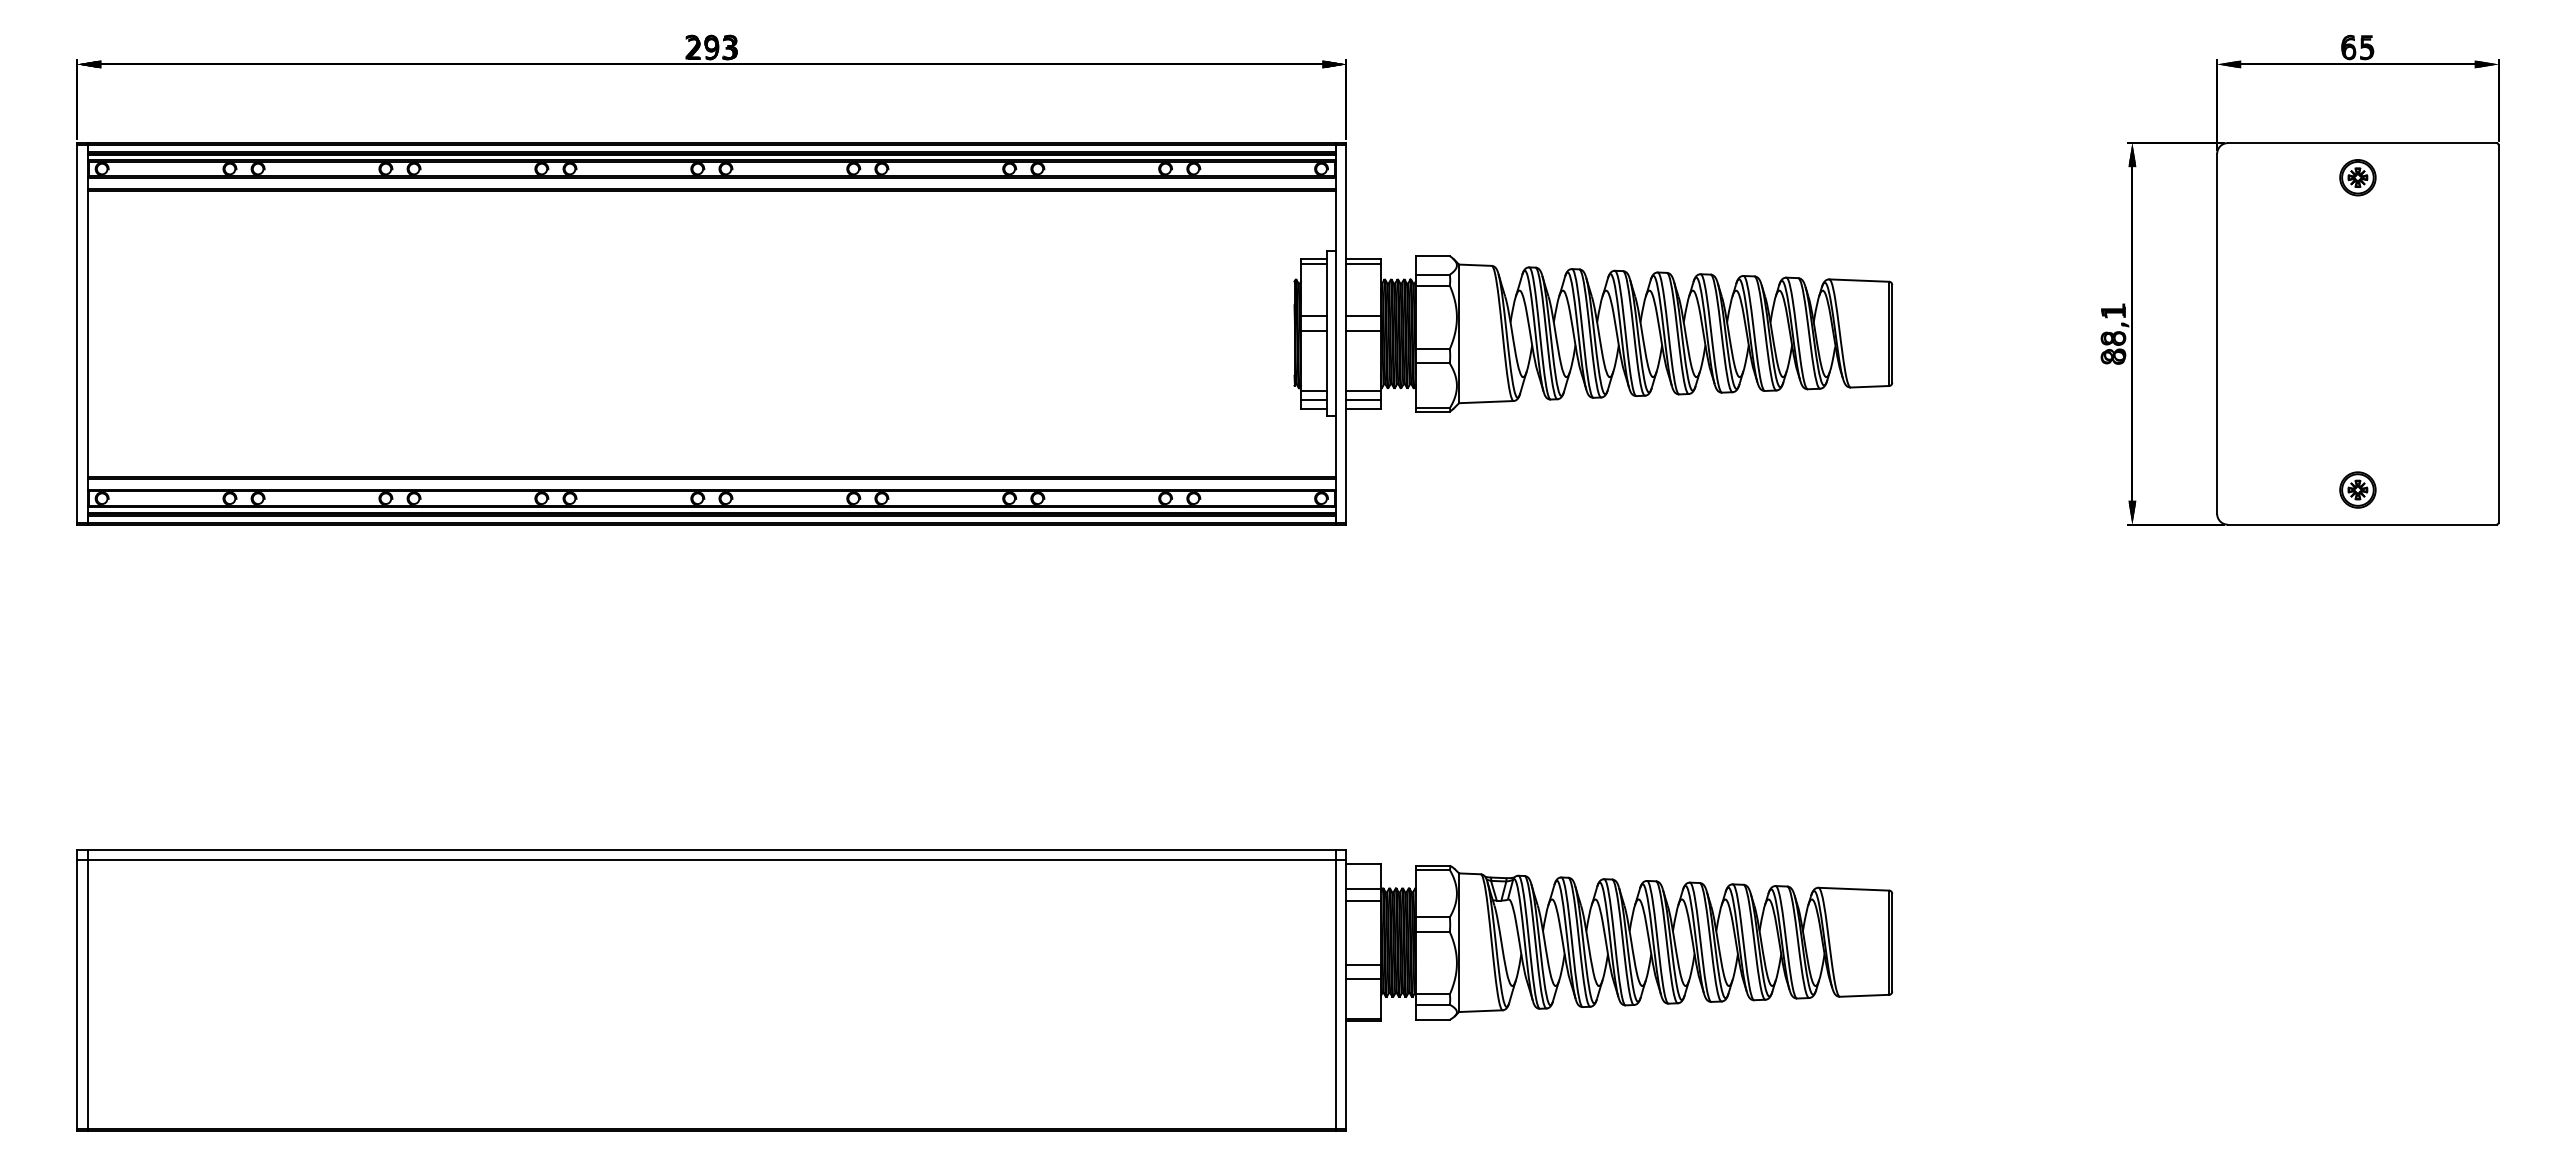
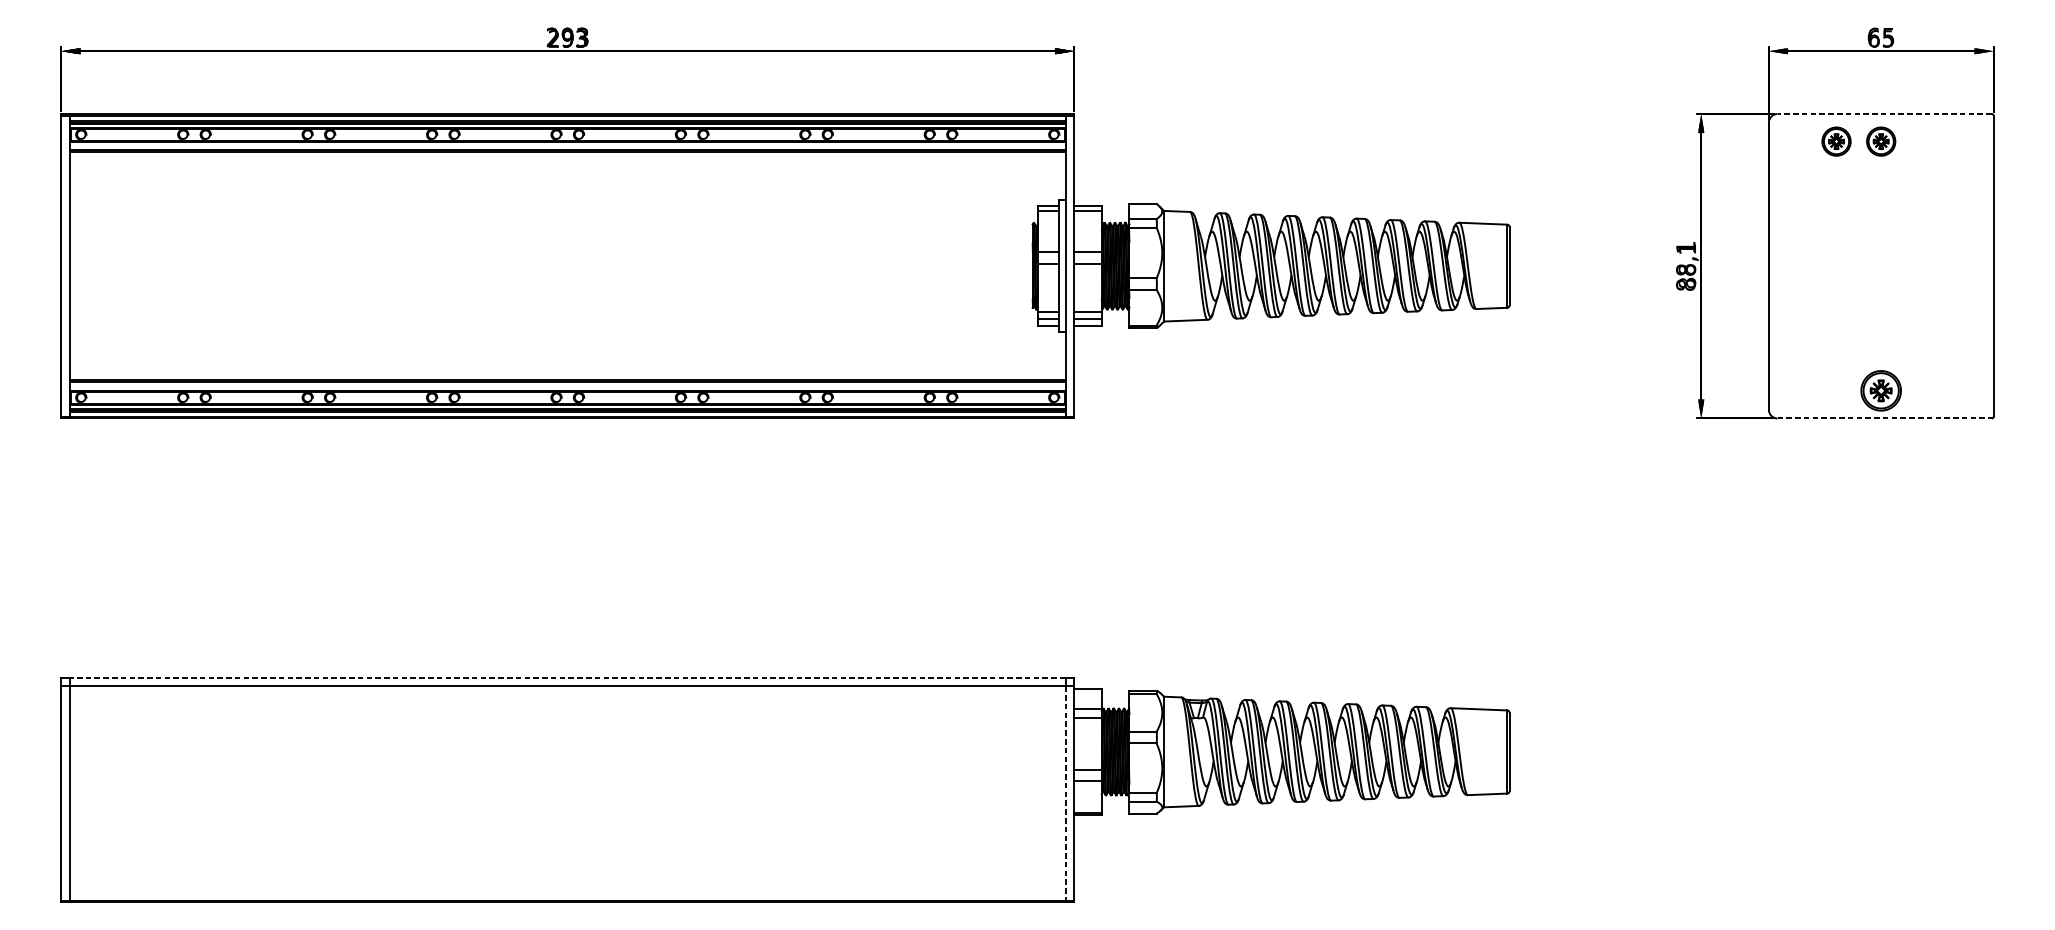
line: (2361, 143) -> (1884, 114), solid -> dashed
part: (2301, 177) -> (1836, 141), added
part: (2357, 489) -> (1880, 390), size x1.4
line: (2362, 524) -> (1884, 418), solid -> dashed
line: (711, 849) -> (567, 677), solid -> dashed
line: (1335, 995) -> (1065, 794), solid -> dashed

